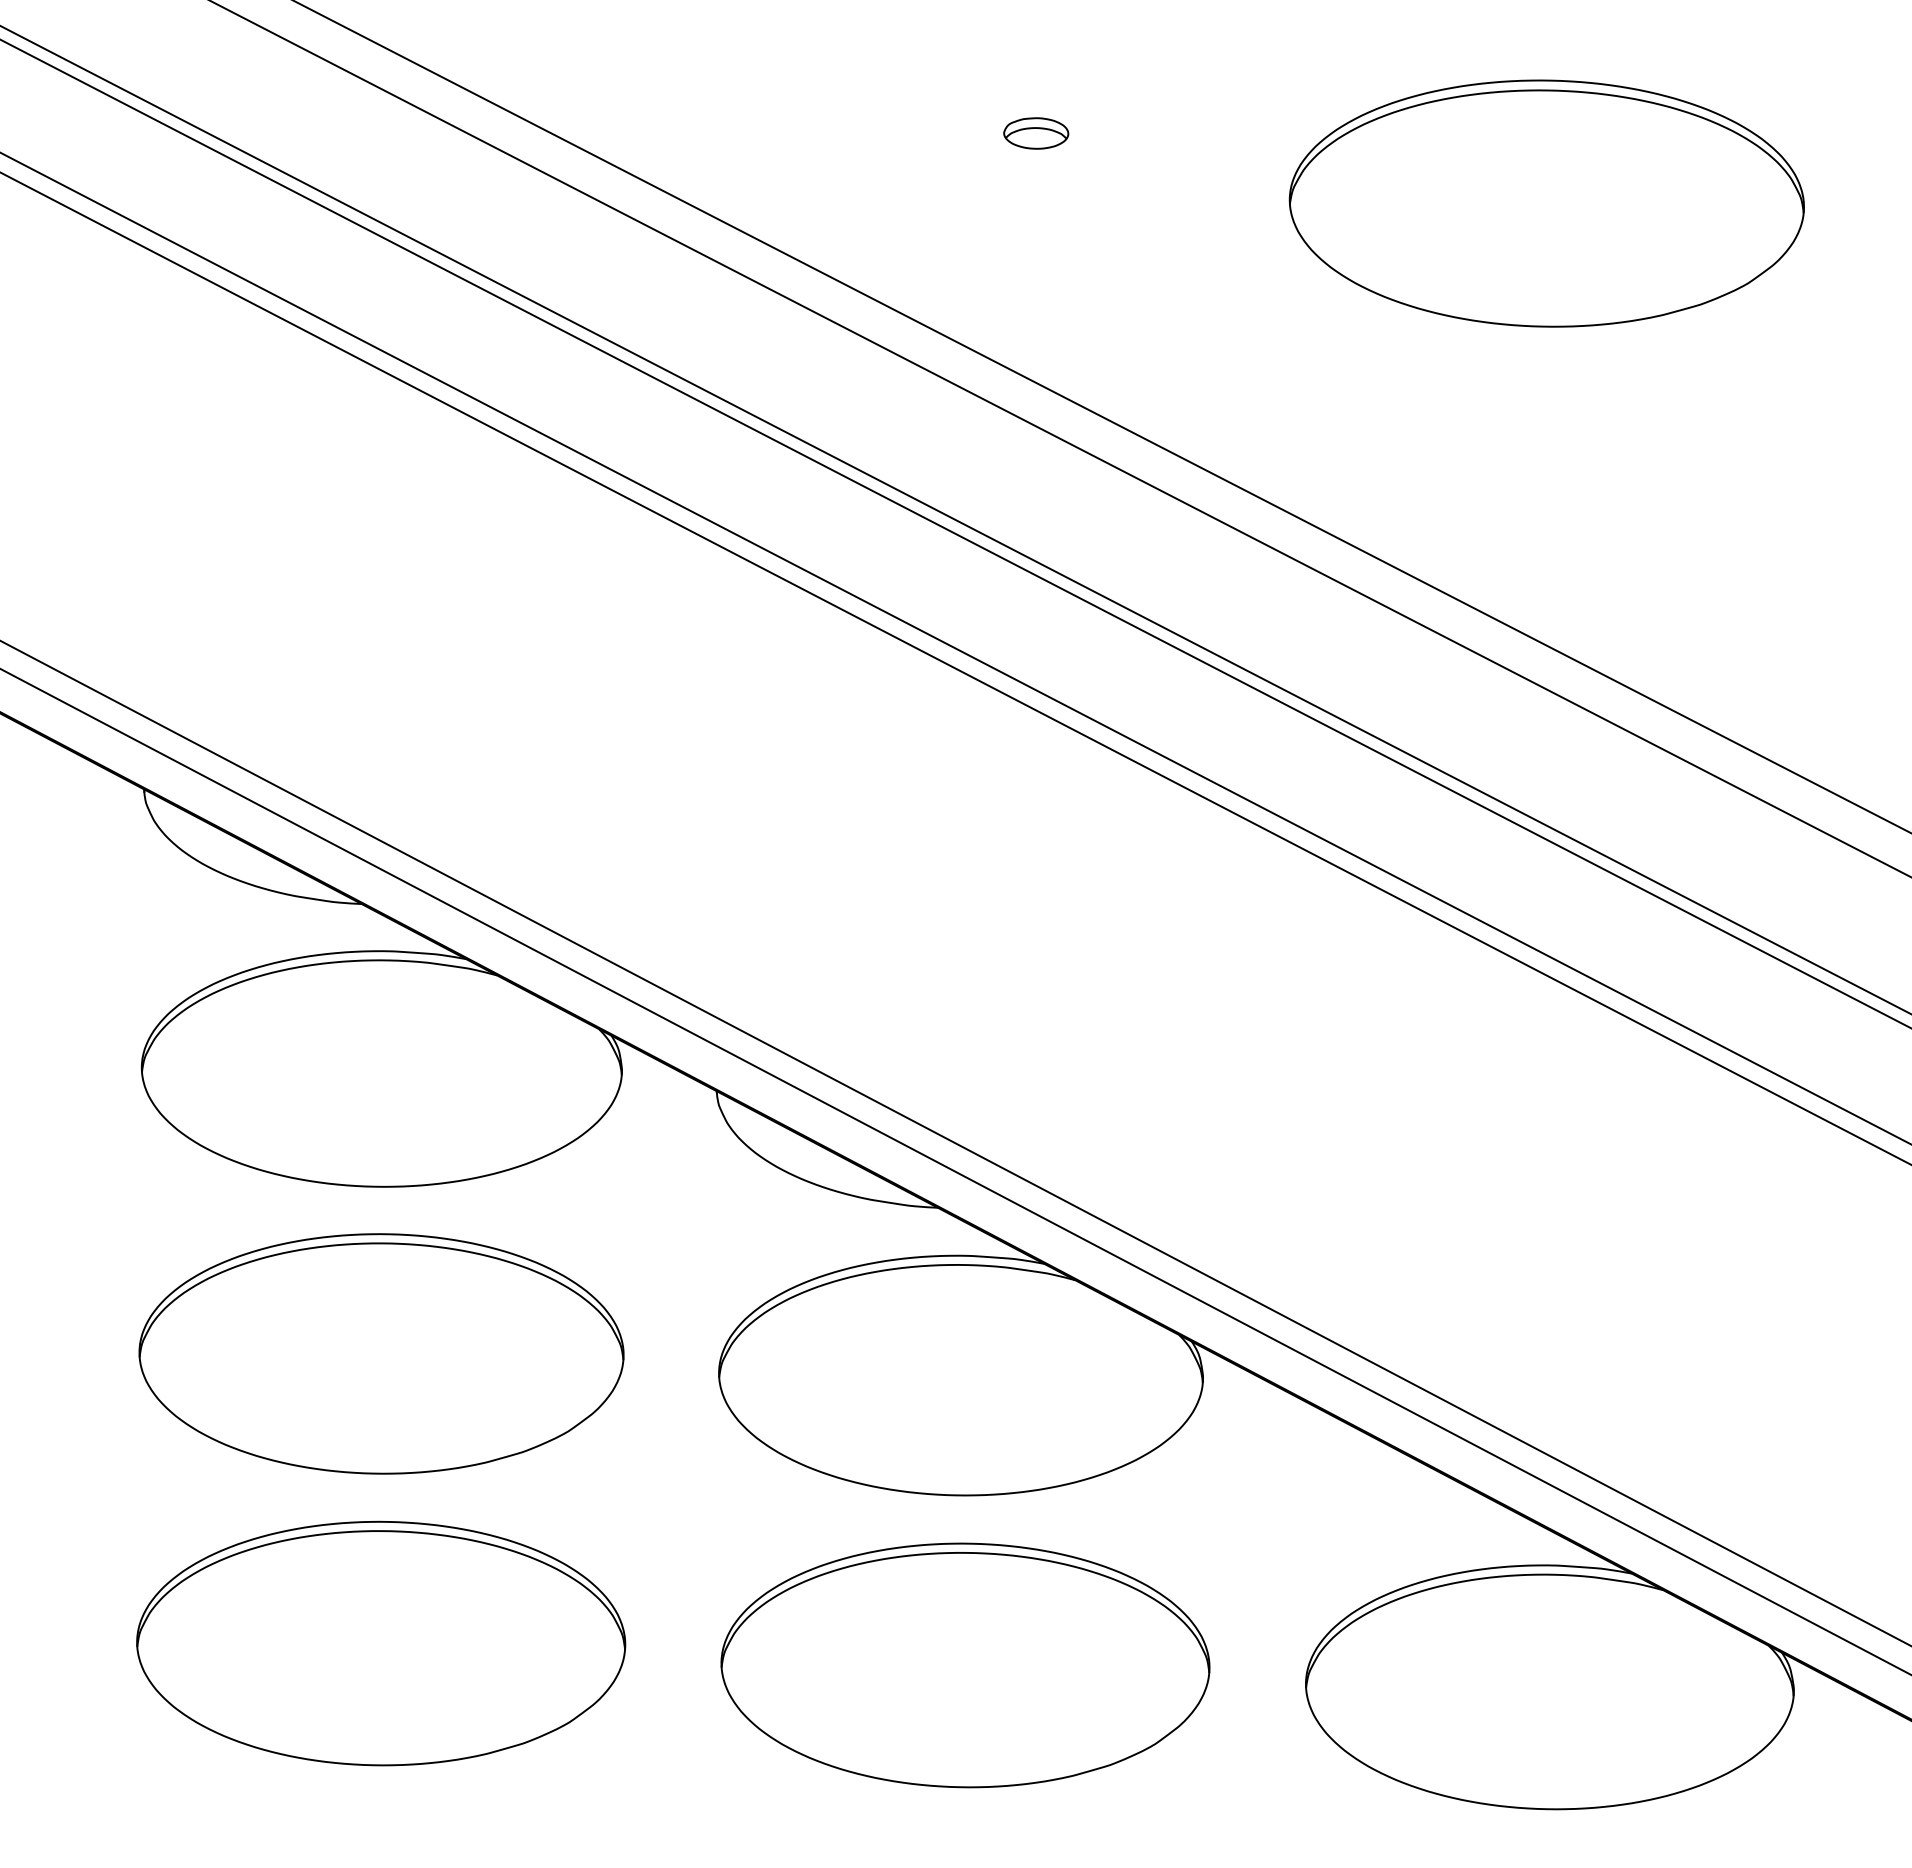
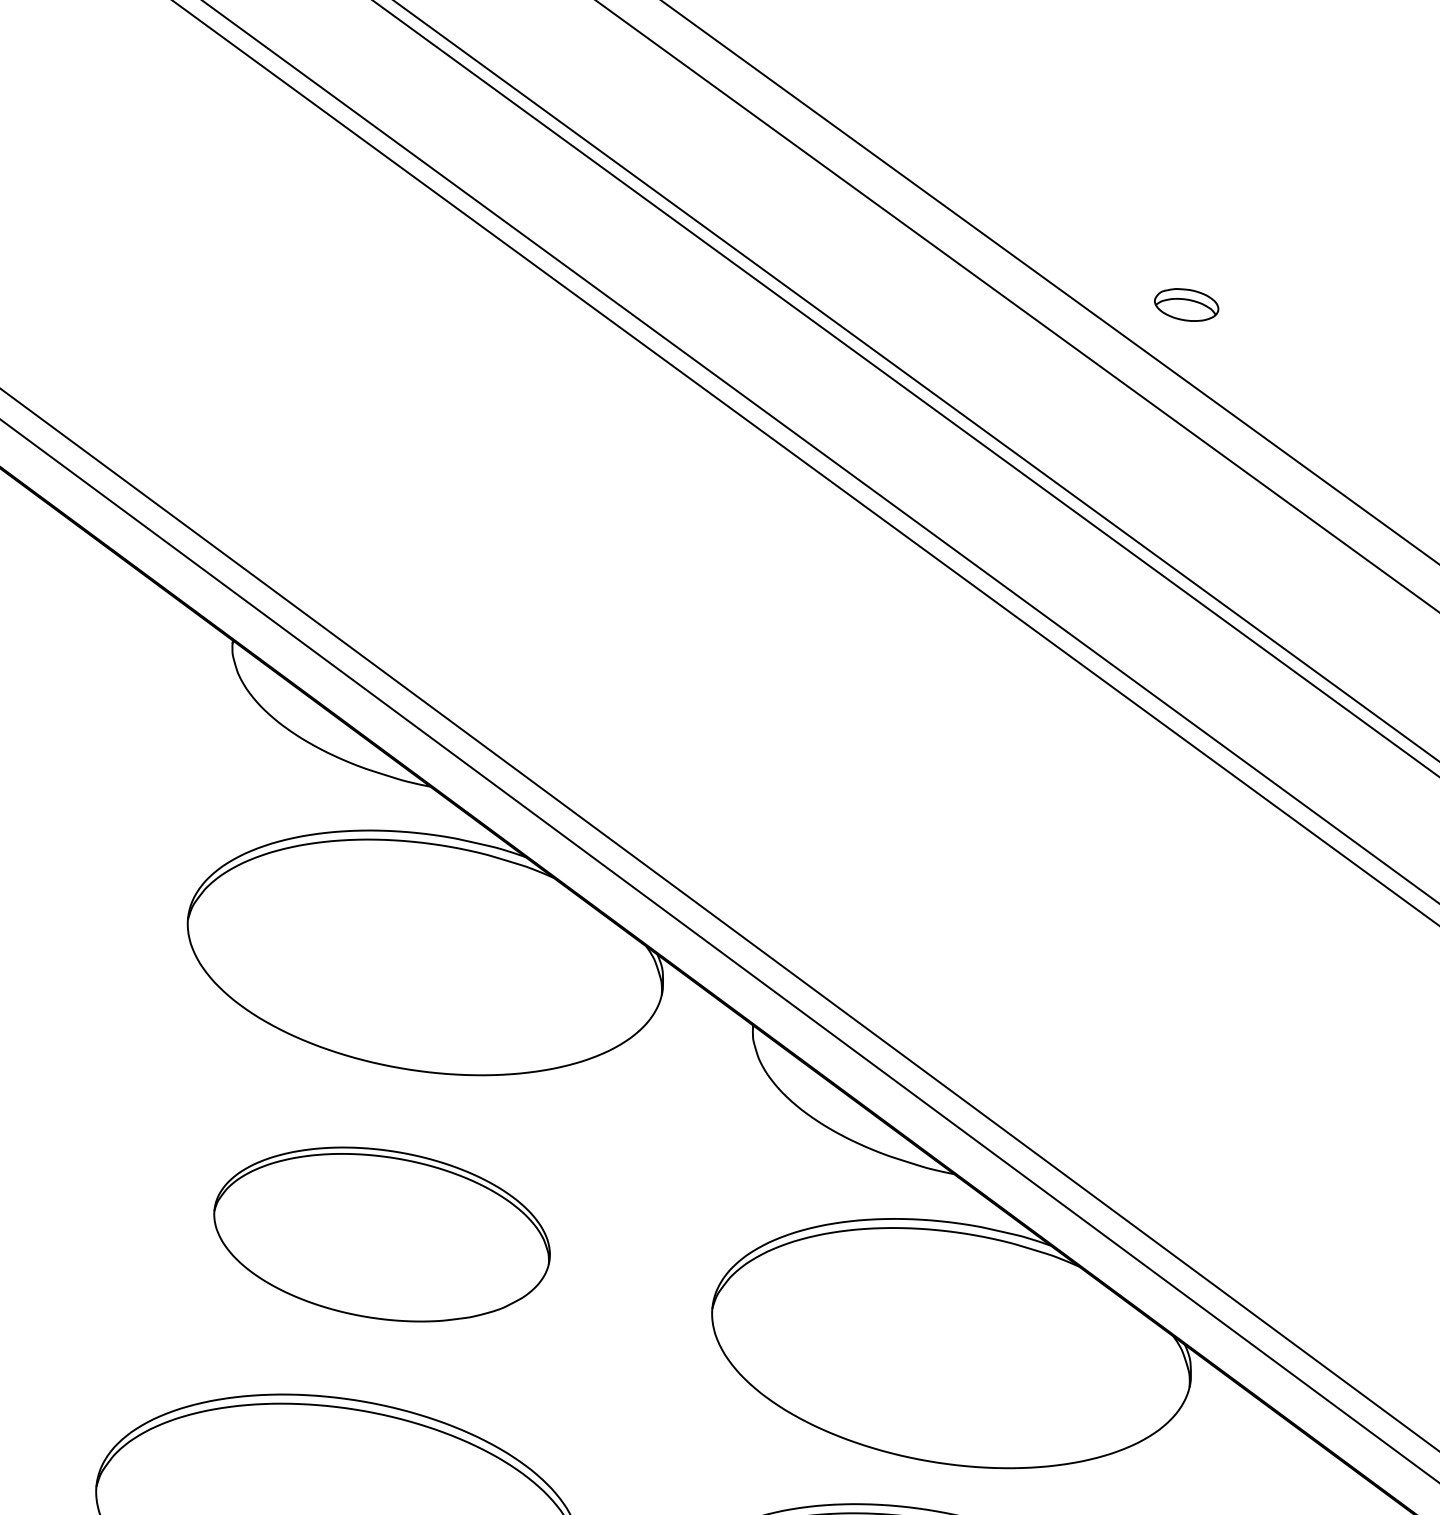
part: (1036, 133) -> (1186, 305), moved
part: (381, 1353) -> (382, 1234), size x0.7

